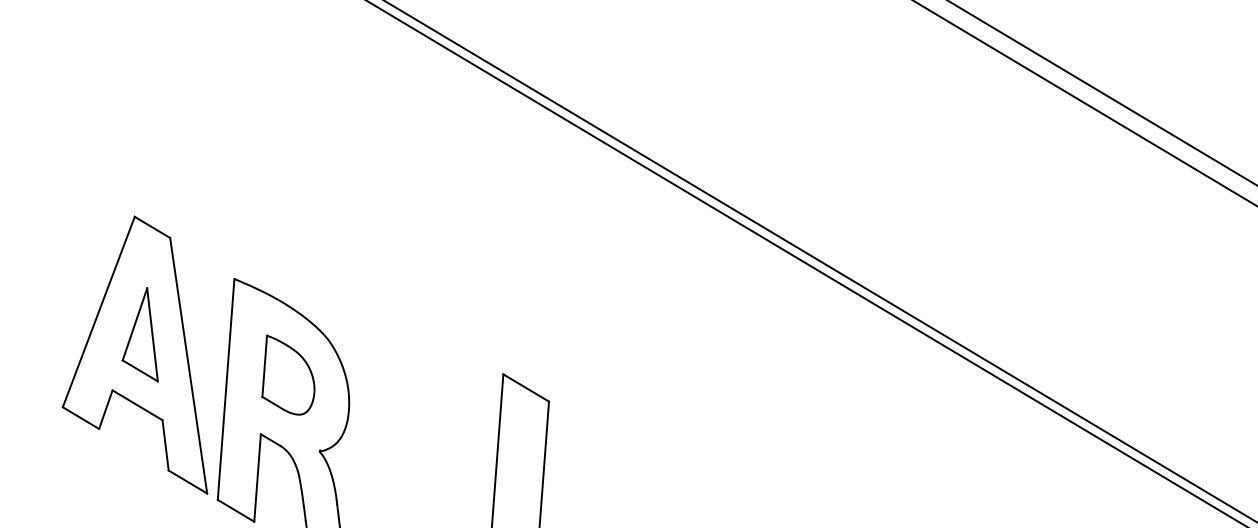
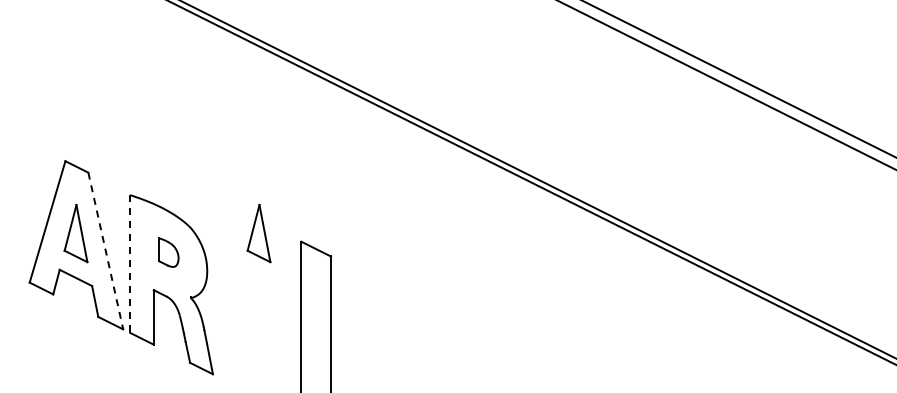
part: (435, 356) -> (258, 233), added
line: (188, 366) -> (105, 251), solid -> dashed
part: (289, 375) -> (168, 252), size x0.6
line: (226, 388) -> (130, 263), solid -> dashed

